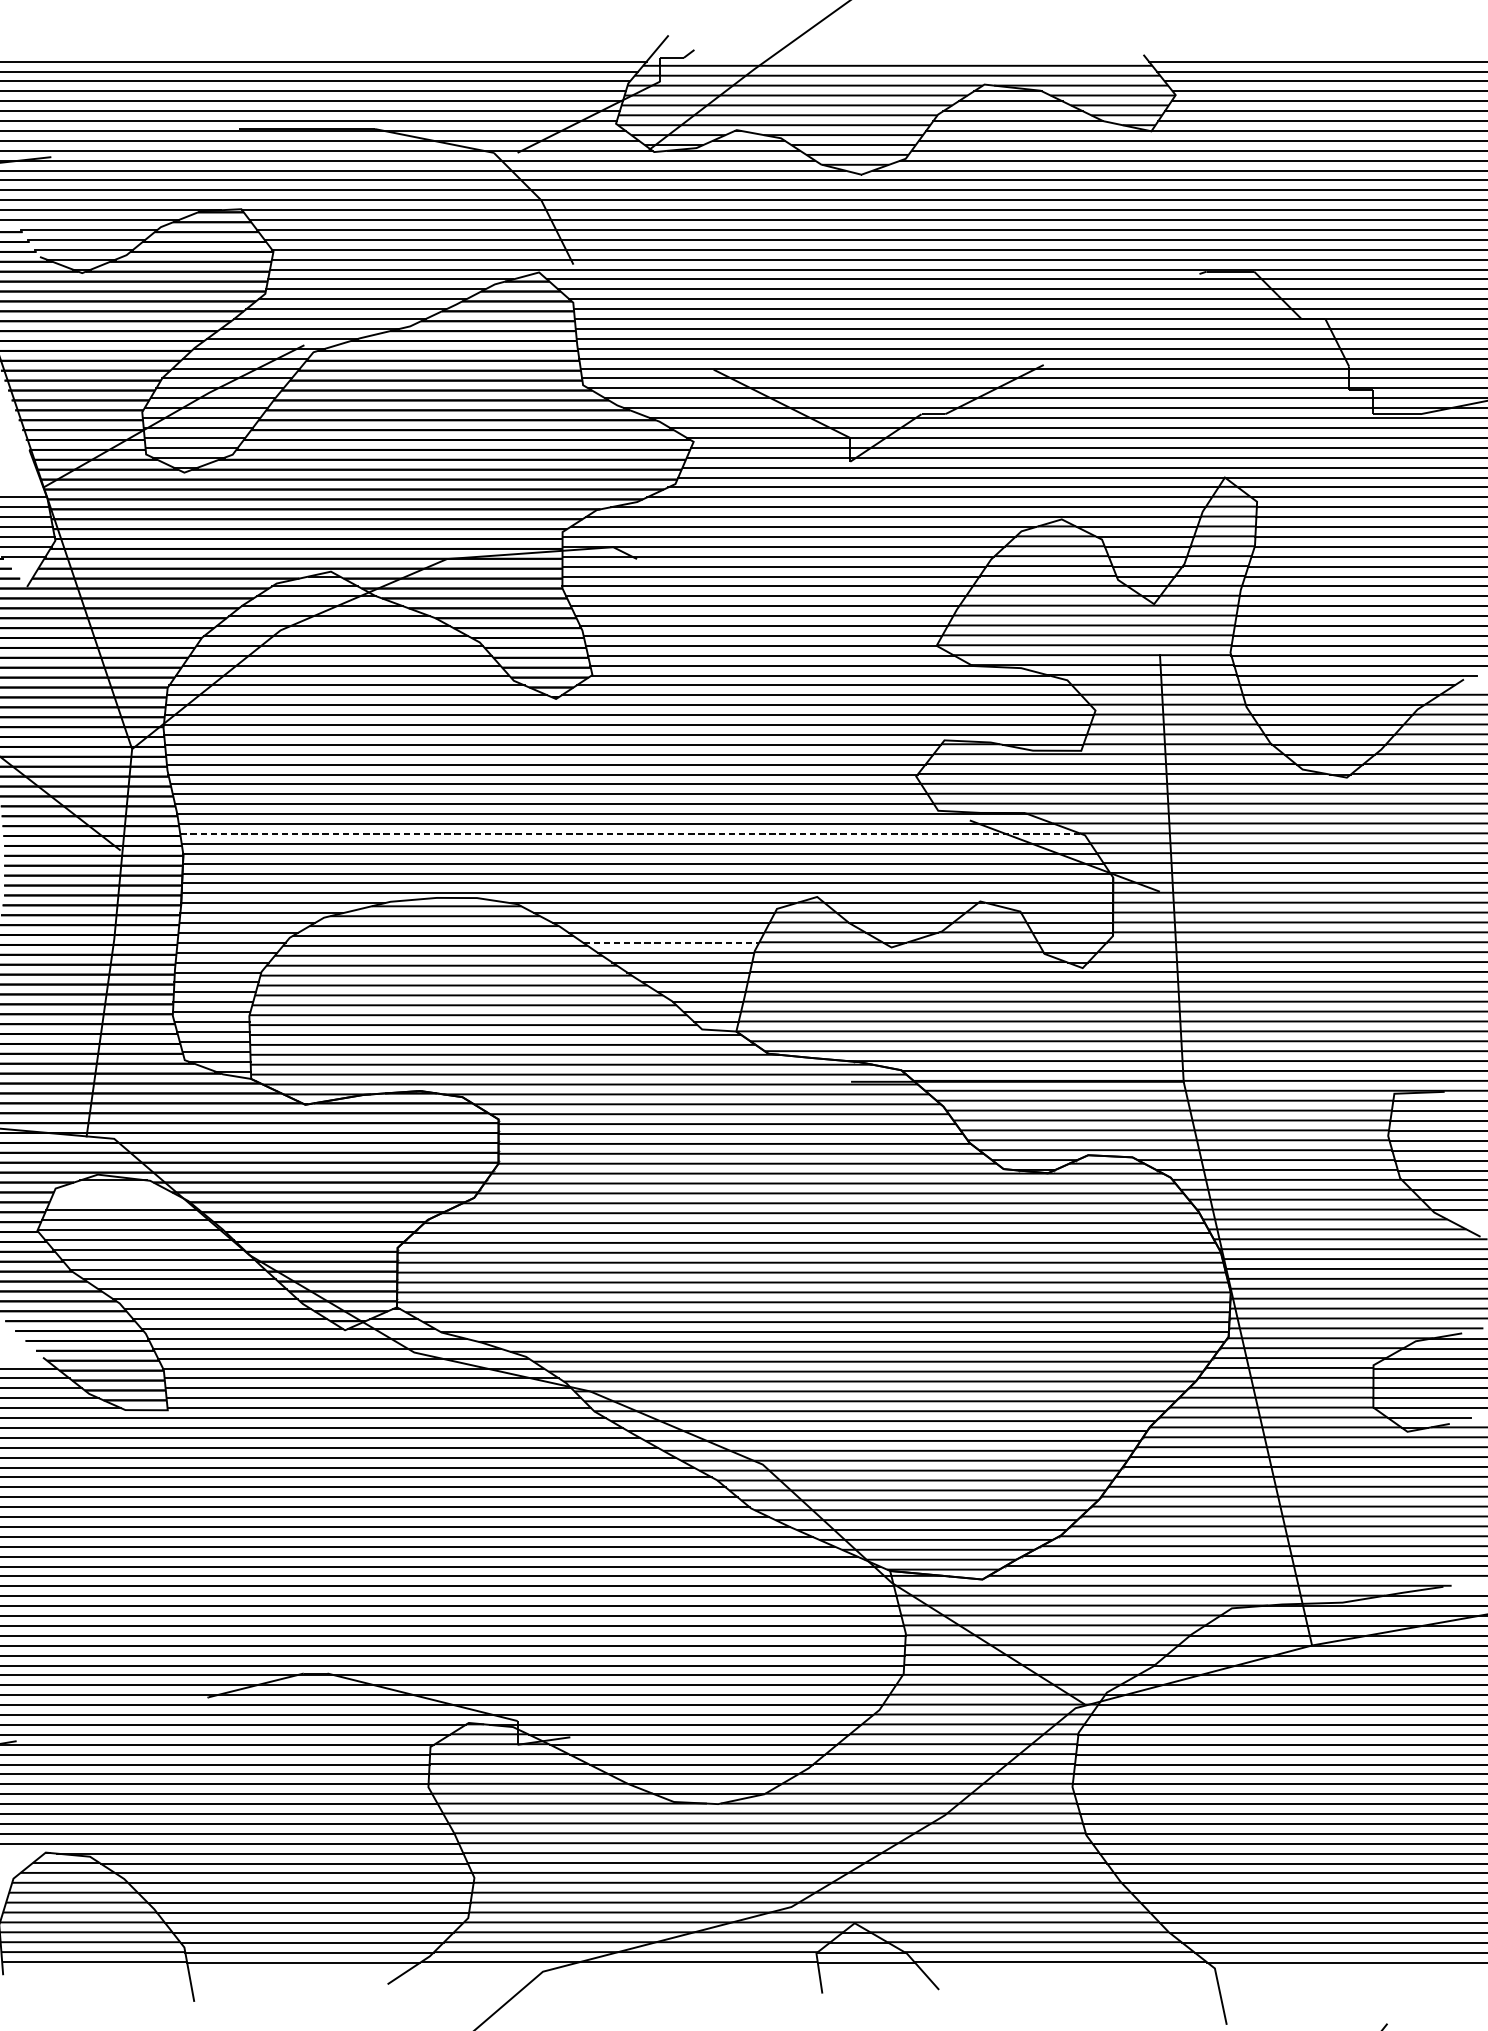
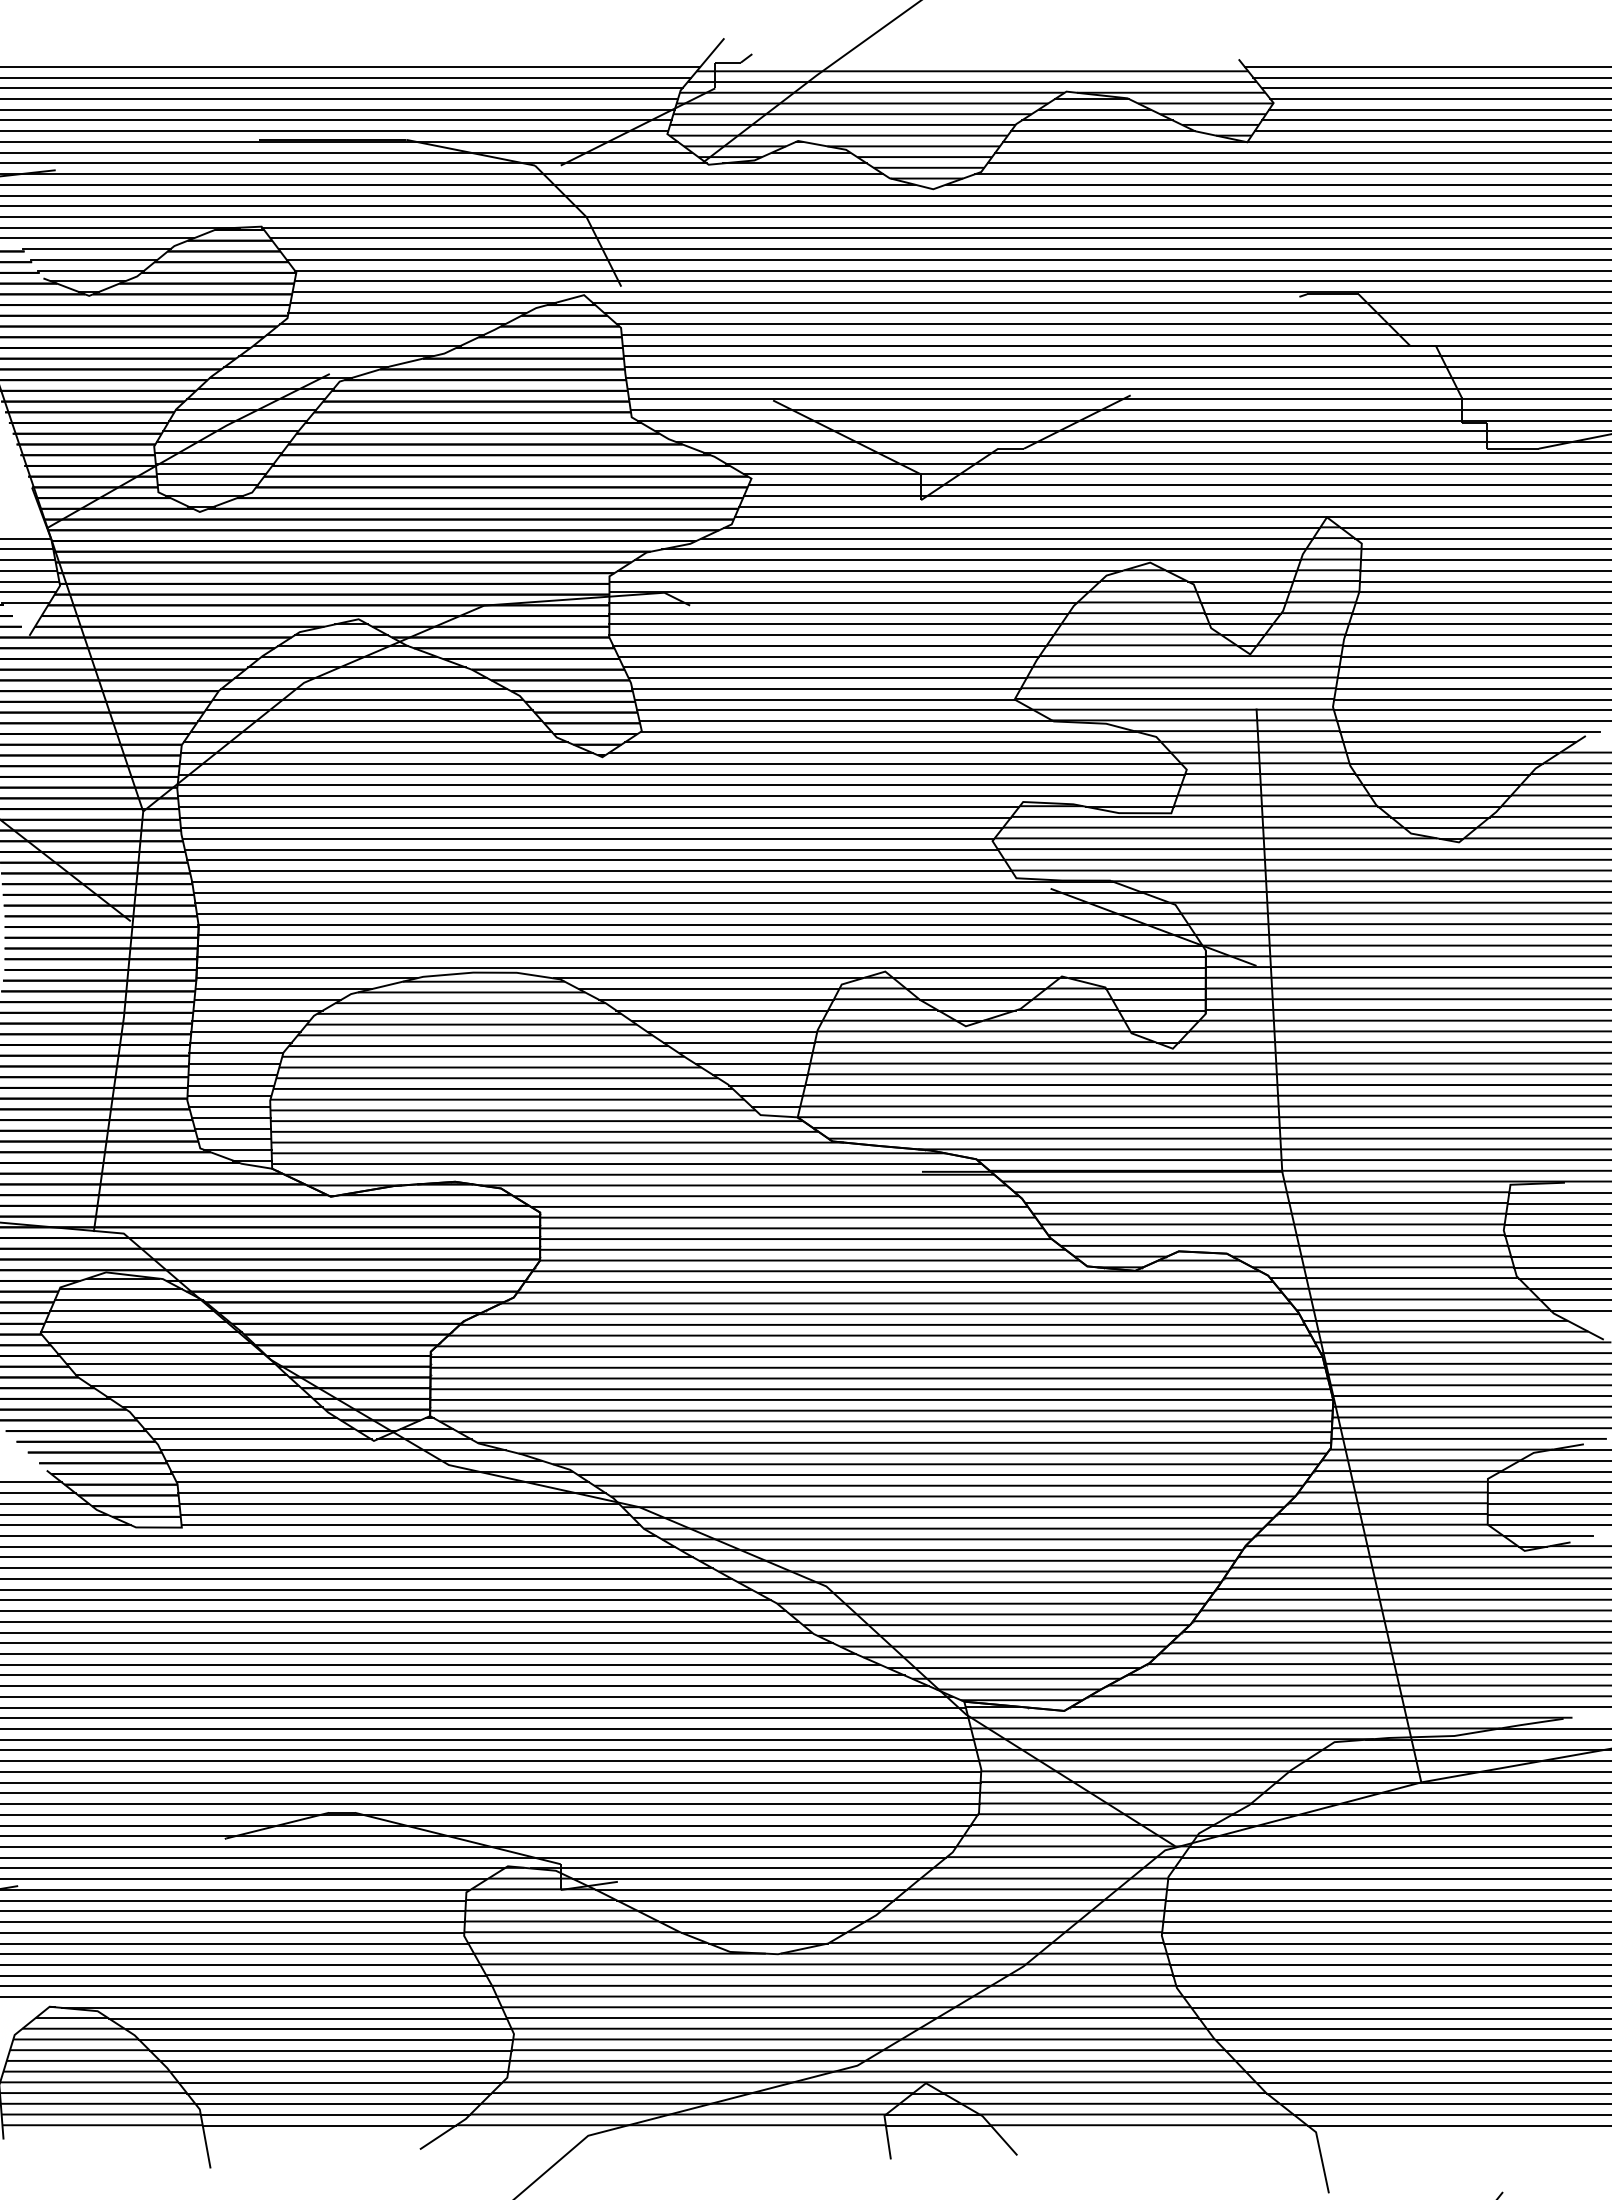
line: (630, 834) -> (683, 903), dashed -> solid
line: (671, 943) -> (727, 1021), dashed -> solid
line: (111, 1190) -> (120, 1289), added
line: (118, 1200) -> (128, 1300), added

